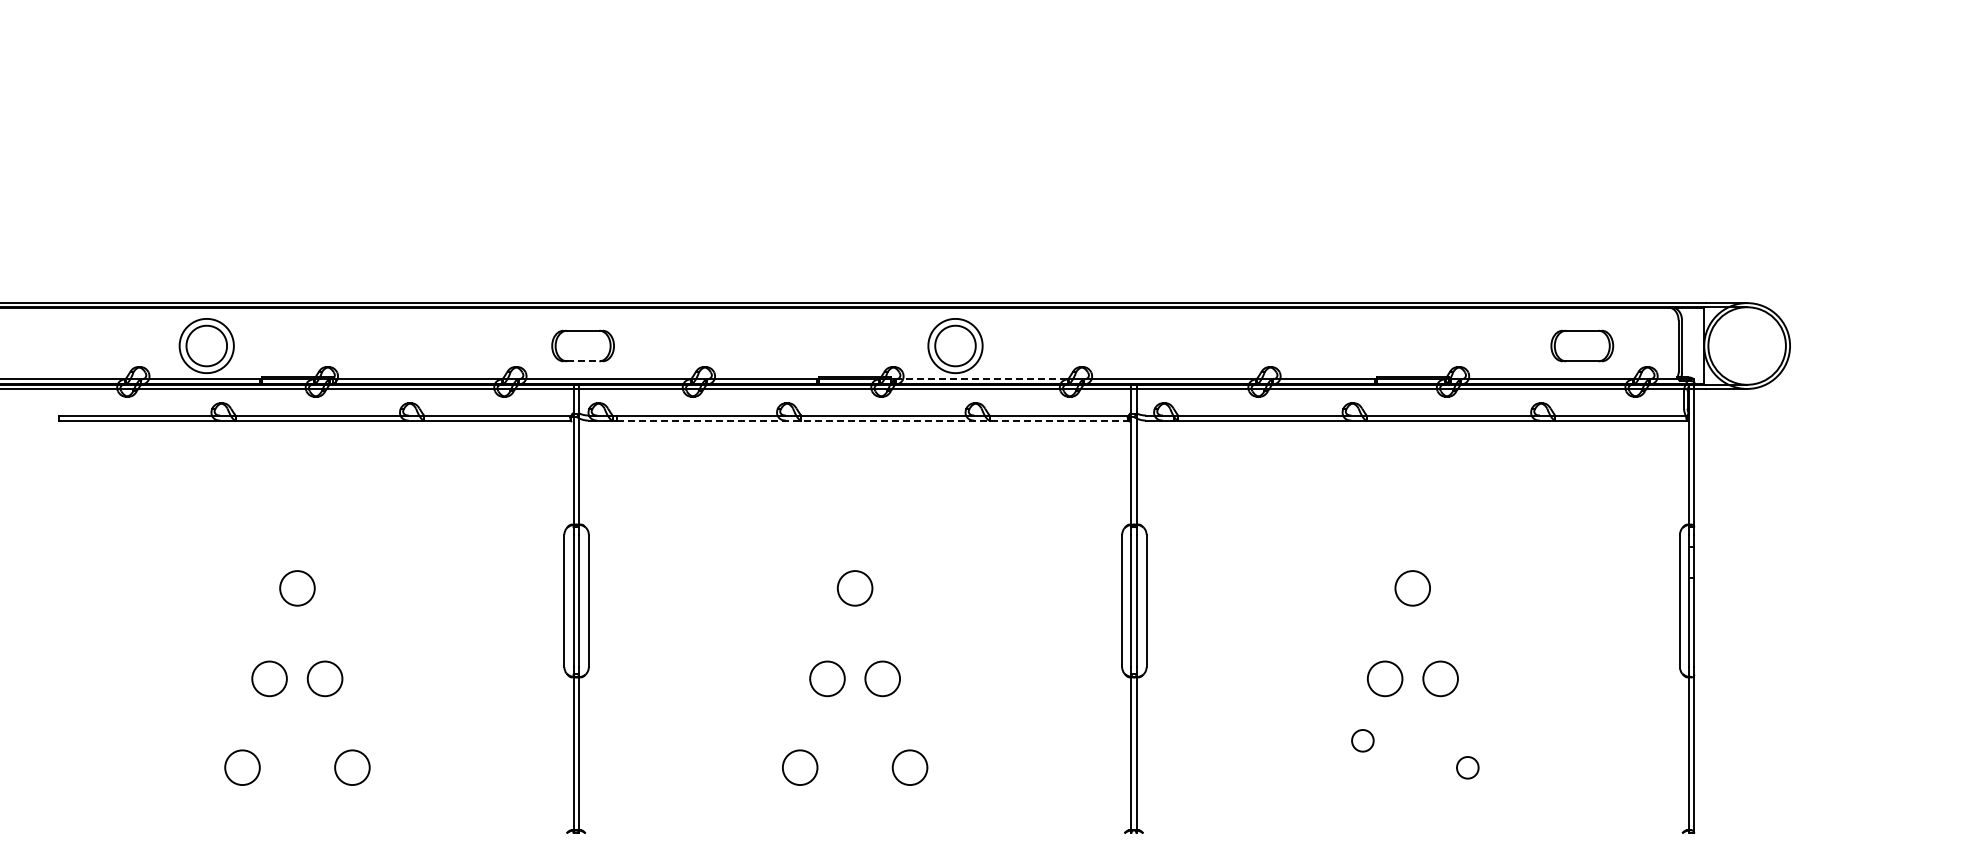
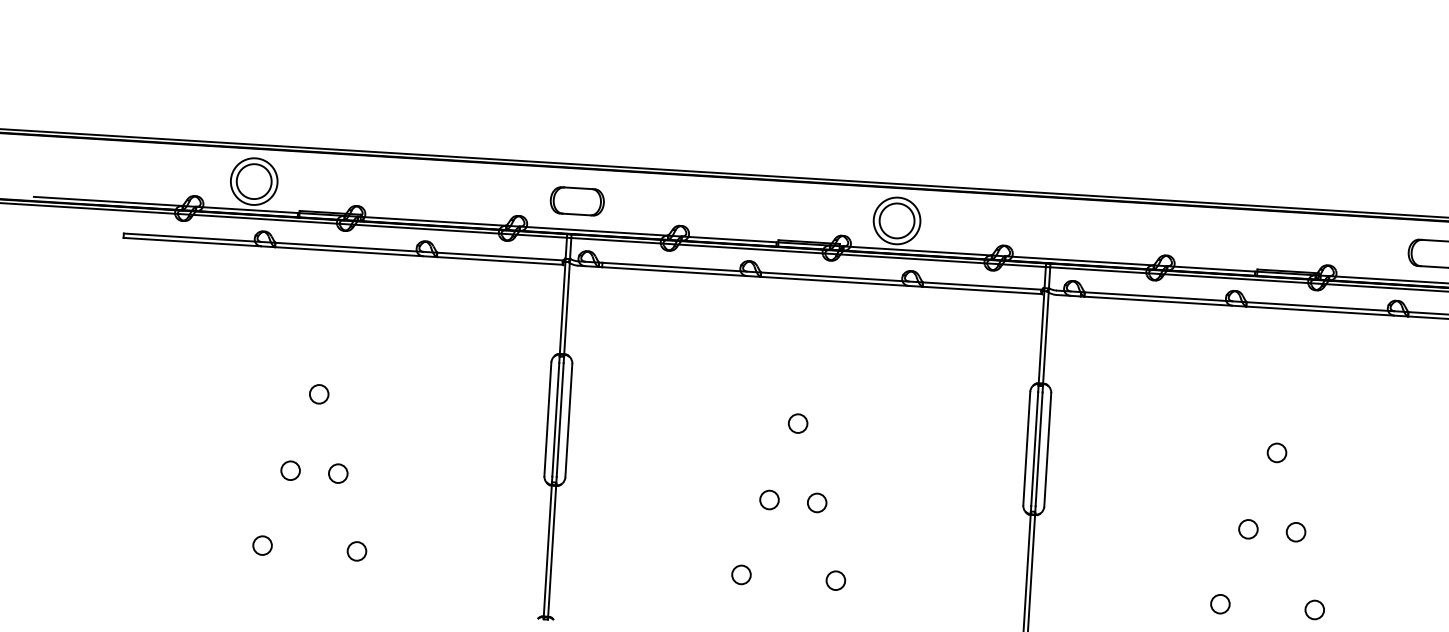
line: (584, 361) -> (577, 214), dashed -> solid
line: (981, 379) -> (917, 251), dashed -> solid
line: (872, 420) -> (821, 280), dashed -> solid
circle: (296, 587) -> (318, 393), size x0.62
circle: (854, 587) -> (797, 422), size x0.62
circle: (1412, 587) -> (1276, 452), size x0.62
circle: (269, 678) -> (290, 470), size x0.62
circle: (324, 678) -> (337, 473), size x0.62
circle: (826, 678) -> (768, 499), size x0.62
circle: (882, 678) -> (816, 502), size x0.62
circle: (1384, 678) -> (1247, 528), size x0.62
circle: (1440, 678) -> (1296, 531), size x0.62
circle: (1362, 740) -> (1220, 603), moved
circle: (241, 767) -> (261, 545), size x0.62
circle: (351, 767) -> (356, 551), size x0.62
circle: (799, 767) -> (740, 574), size x0.62
circle: (909, 767) -> (835, 580), size x0.62

